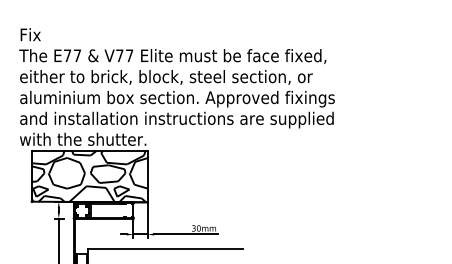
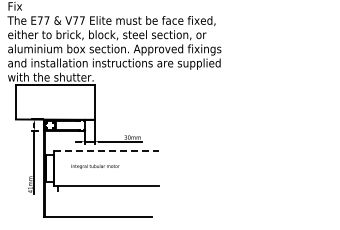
hatch: (88, 176) -> (54, 102), removed
line: (166, 248) -> (107, 151), solid -> dashed

